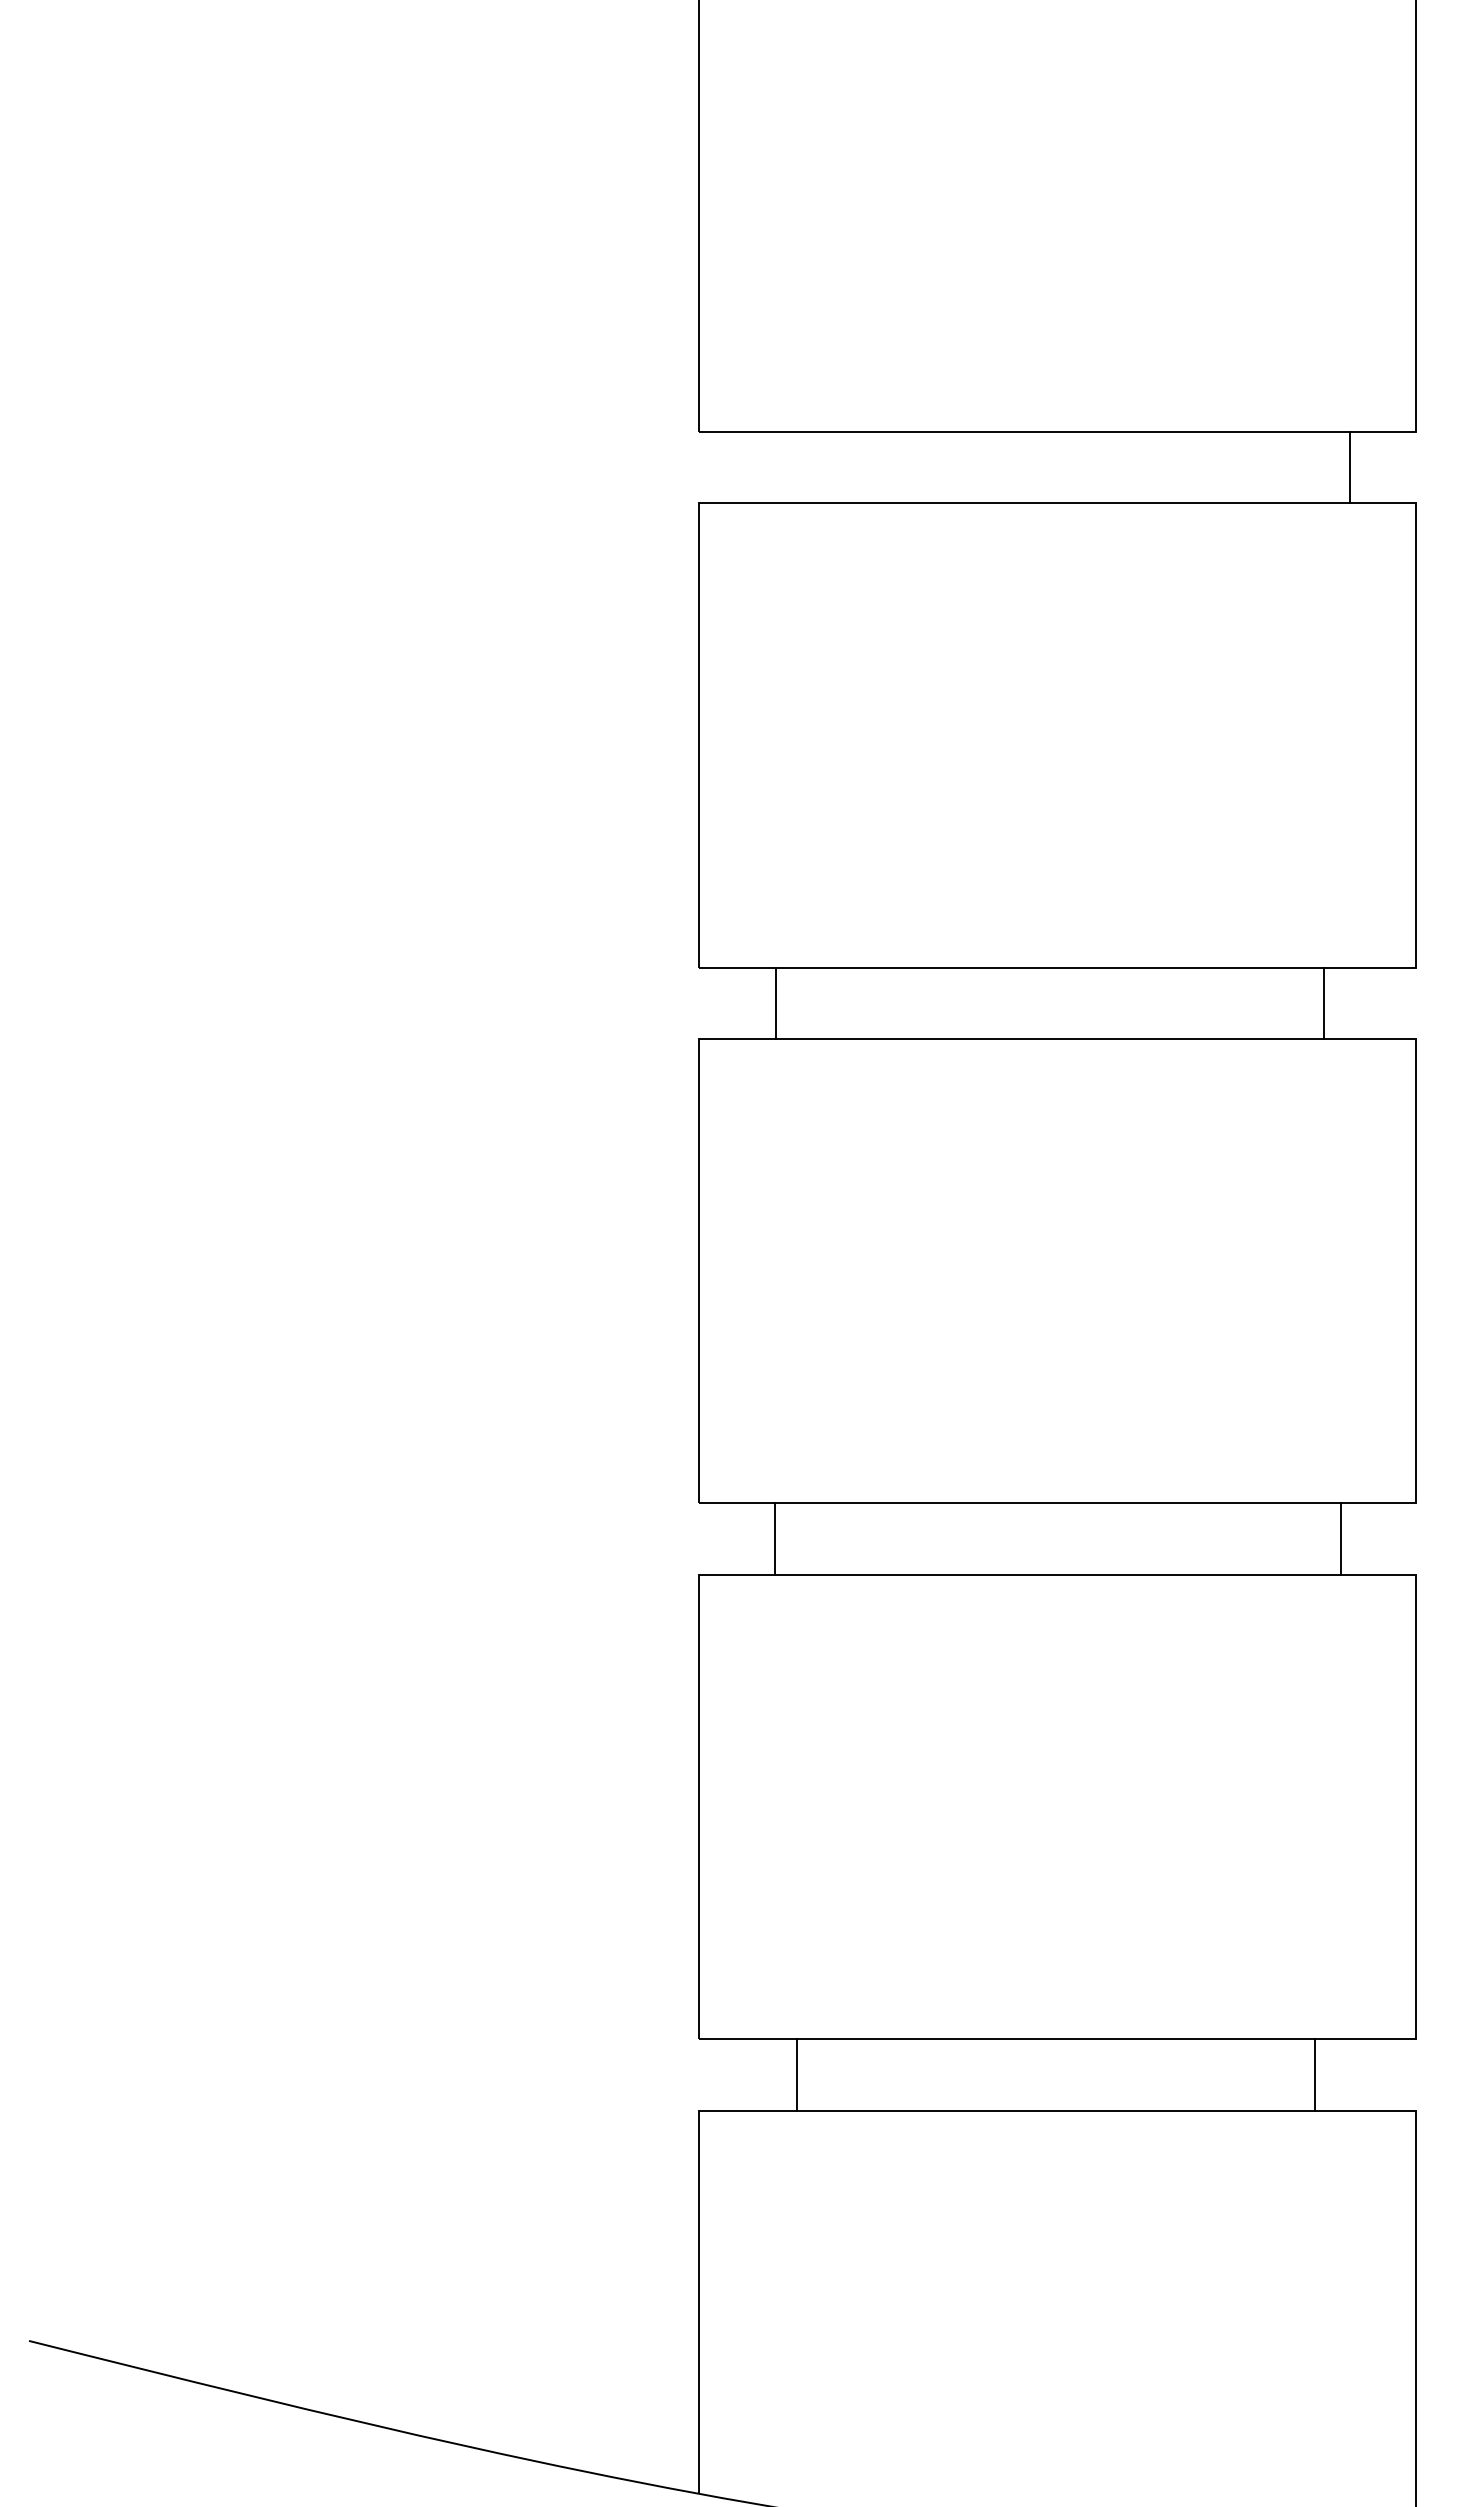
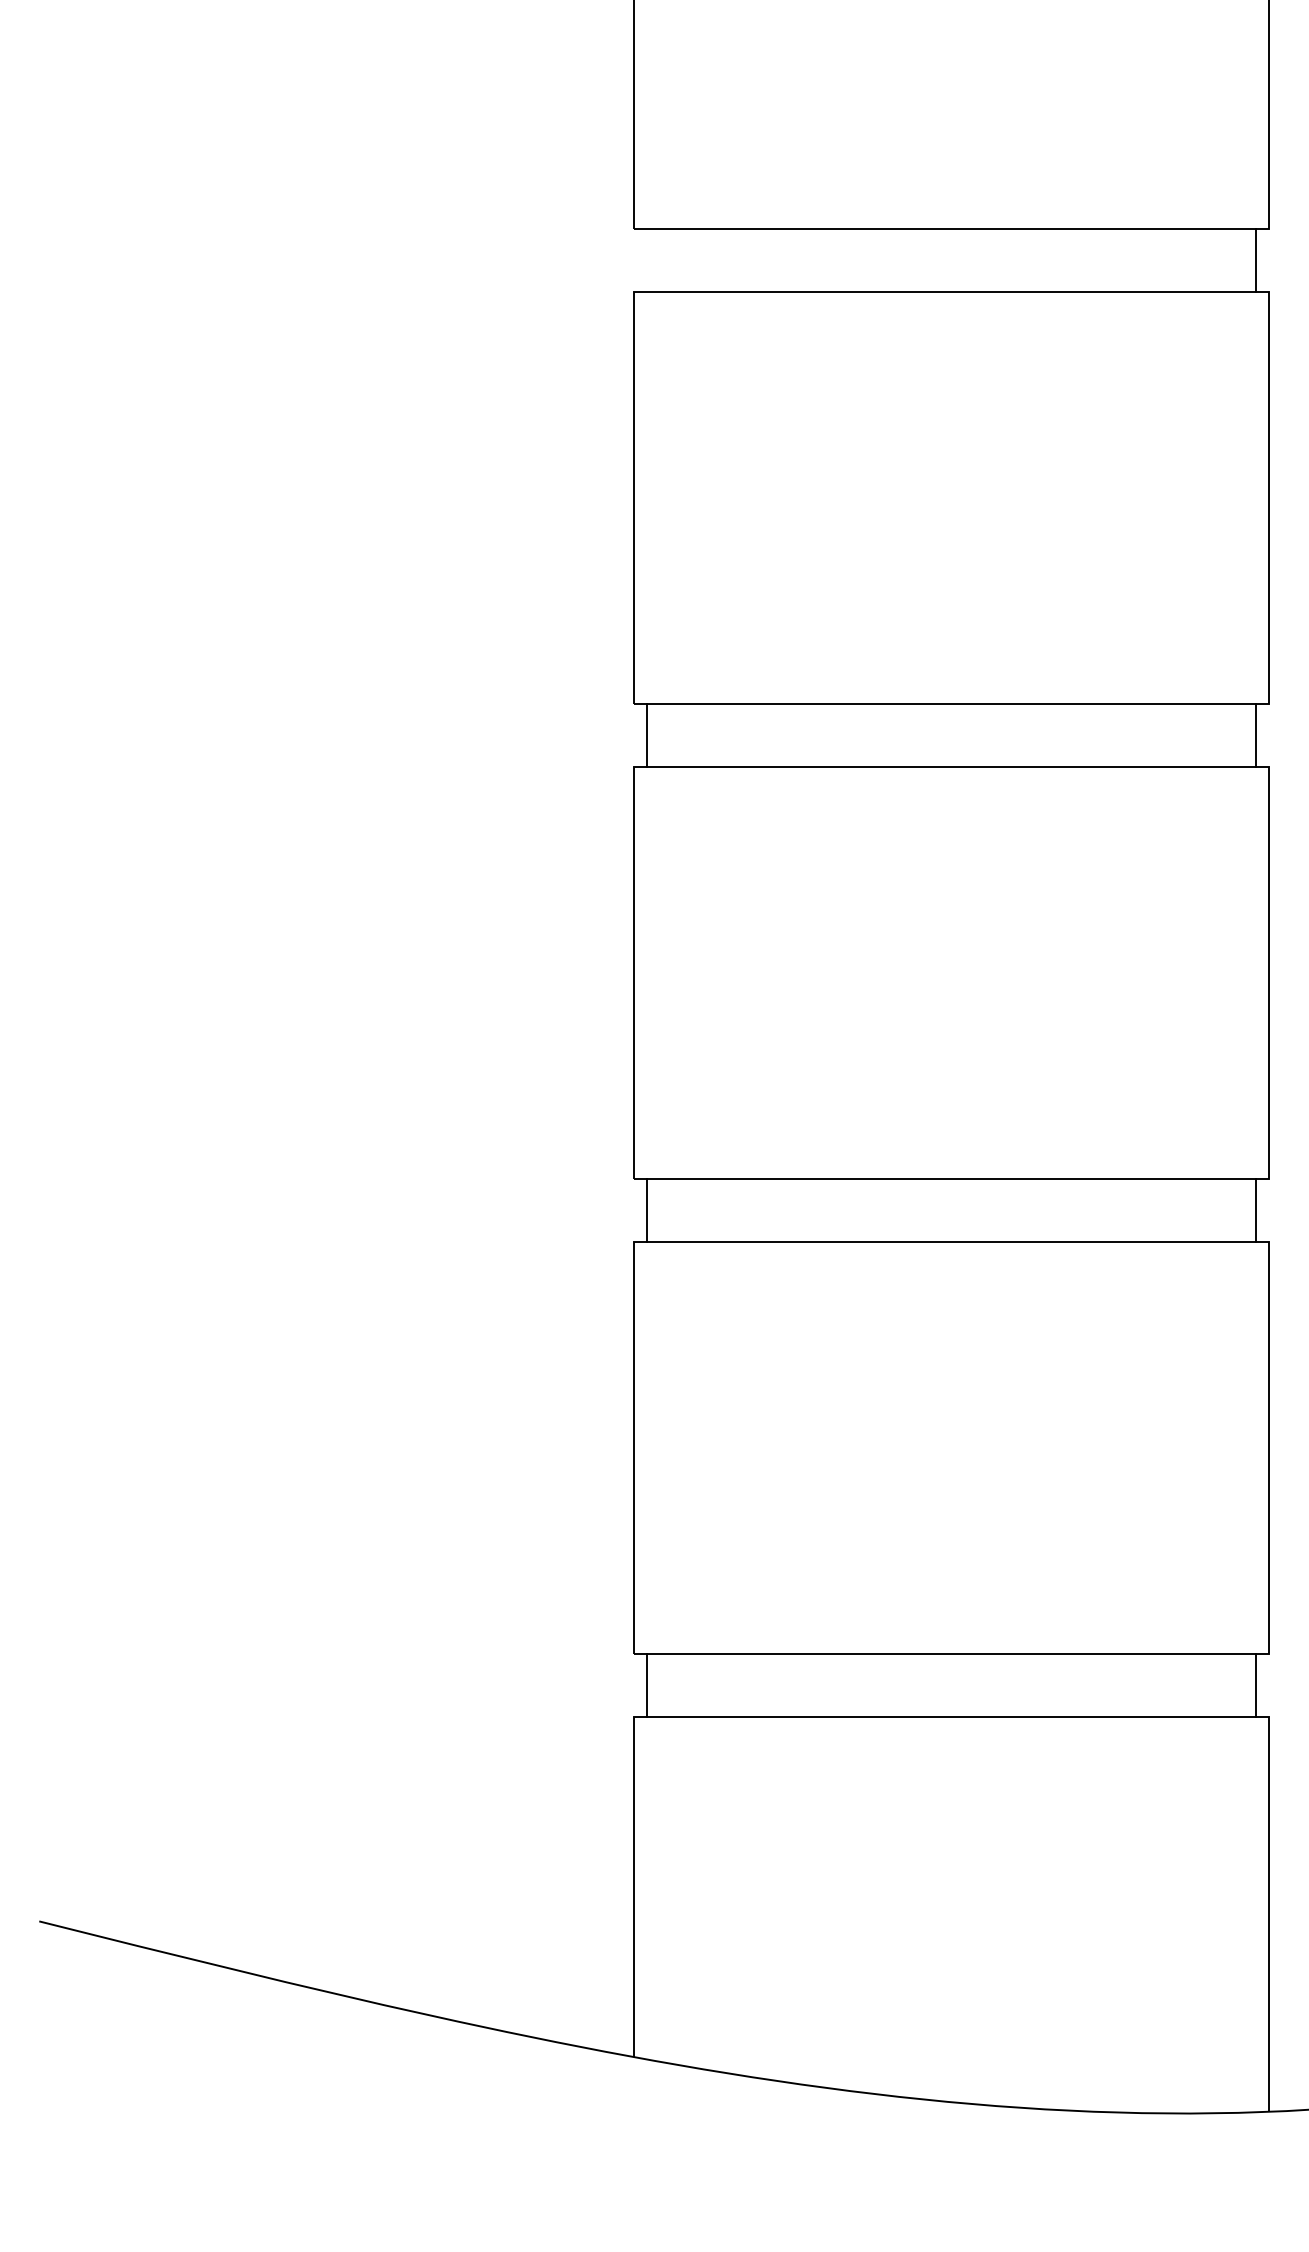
line: (1350, 467) -> (1255, 260), moved
line: (775, 1003) -> (647, 735), moved
line: (1324, 1003) -> (1255, 735), moved
line: (774, 1539) -> (647, 1210), moved
line: (1341, 1539) -> (1255, 1210), moved
line: (797, 2074) -> (647, 1685), moved
line: (1315, 2074) -> (1255, 1685), moved

